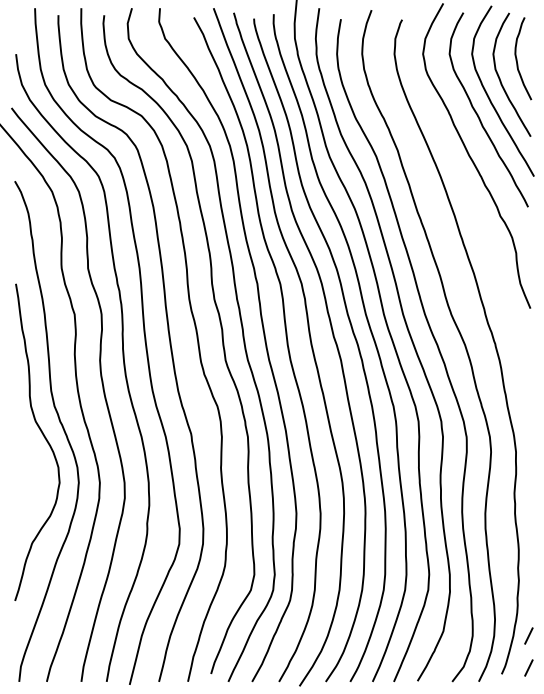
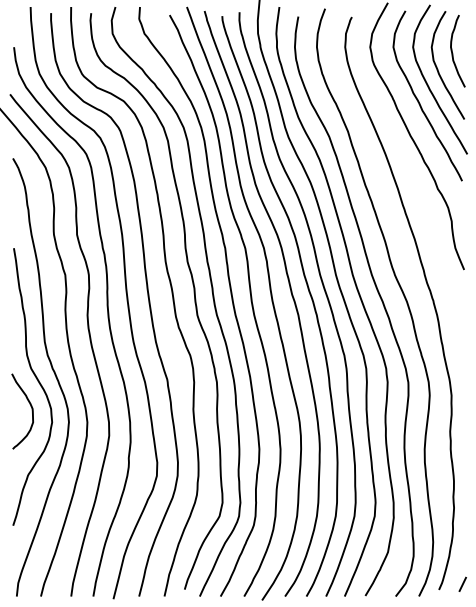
curve: (36, 470) -> (31, 411), added
line: (528, 634) -> (462, 555), removed

